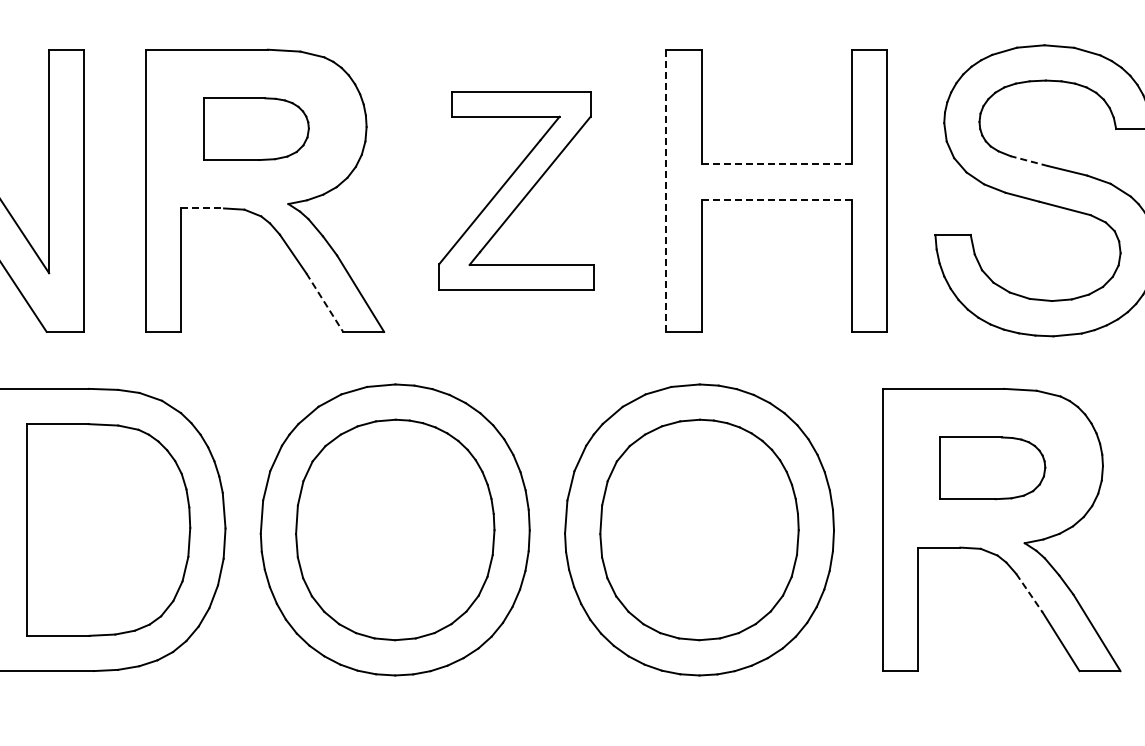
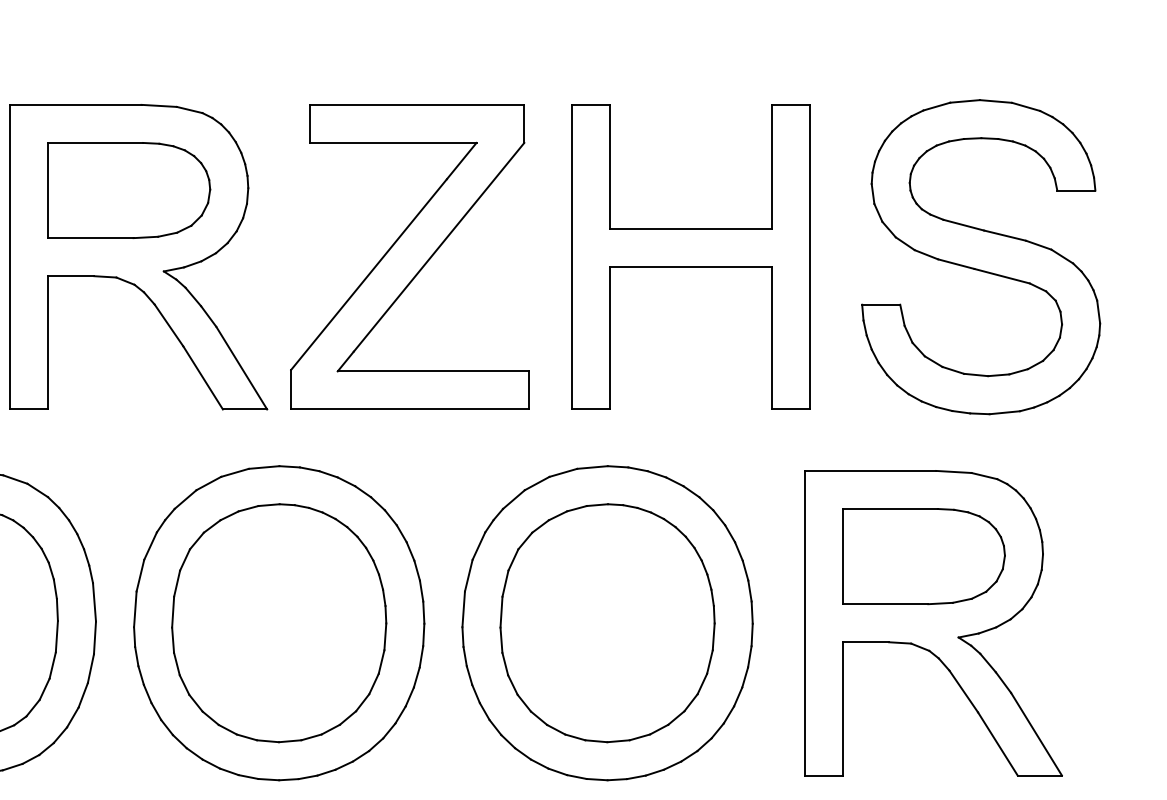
part: (256, 129) -> (129, 190), size x1.43
line: (1029, 161) -> (963, 225), dashed -> solid
line: (776, 164) -> (690, 228), dashed -> solid
part: (516, 190) -> (410, 256), size x1.43
line: (666, 191) -> (571, 257), dashed -> solid
line: (776, 199) -> (690, 266), dashed -> solid
line: (203, 208) -> (72, 276), dashed -> solid
line: (324, 302) -> (202, 377), dashed -> solid
part: (992, 468) -> (923, 556), size x1.43
line: (1029, 593) -> (963, 691), dashed -> solid

